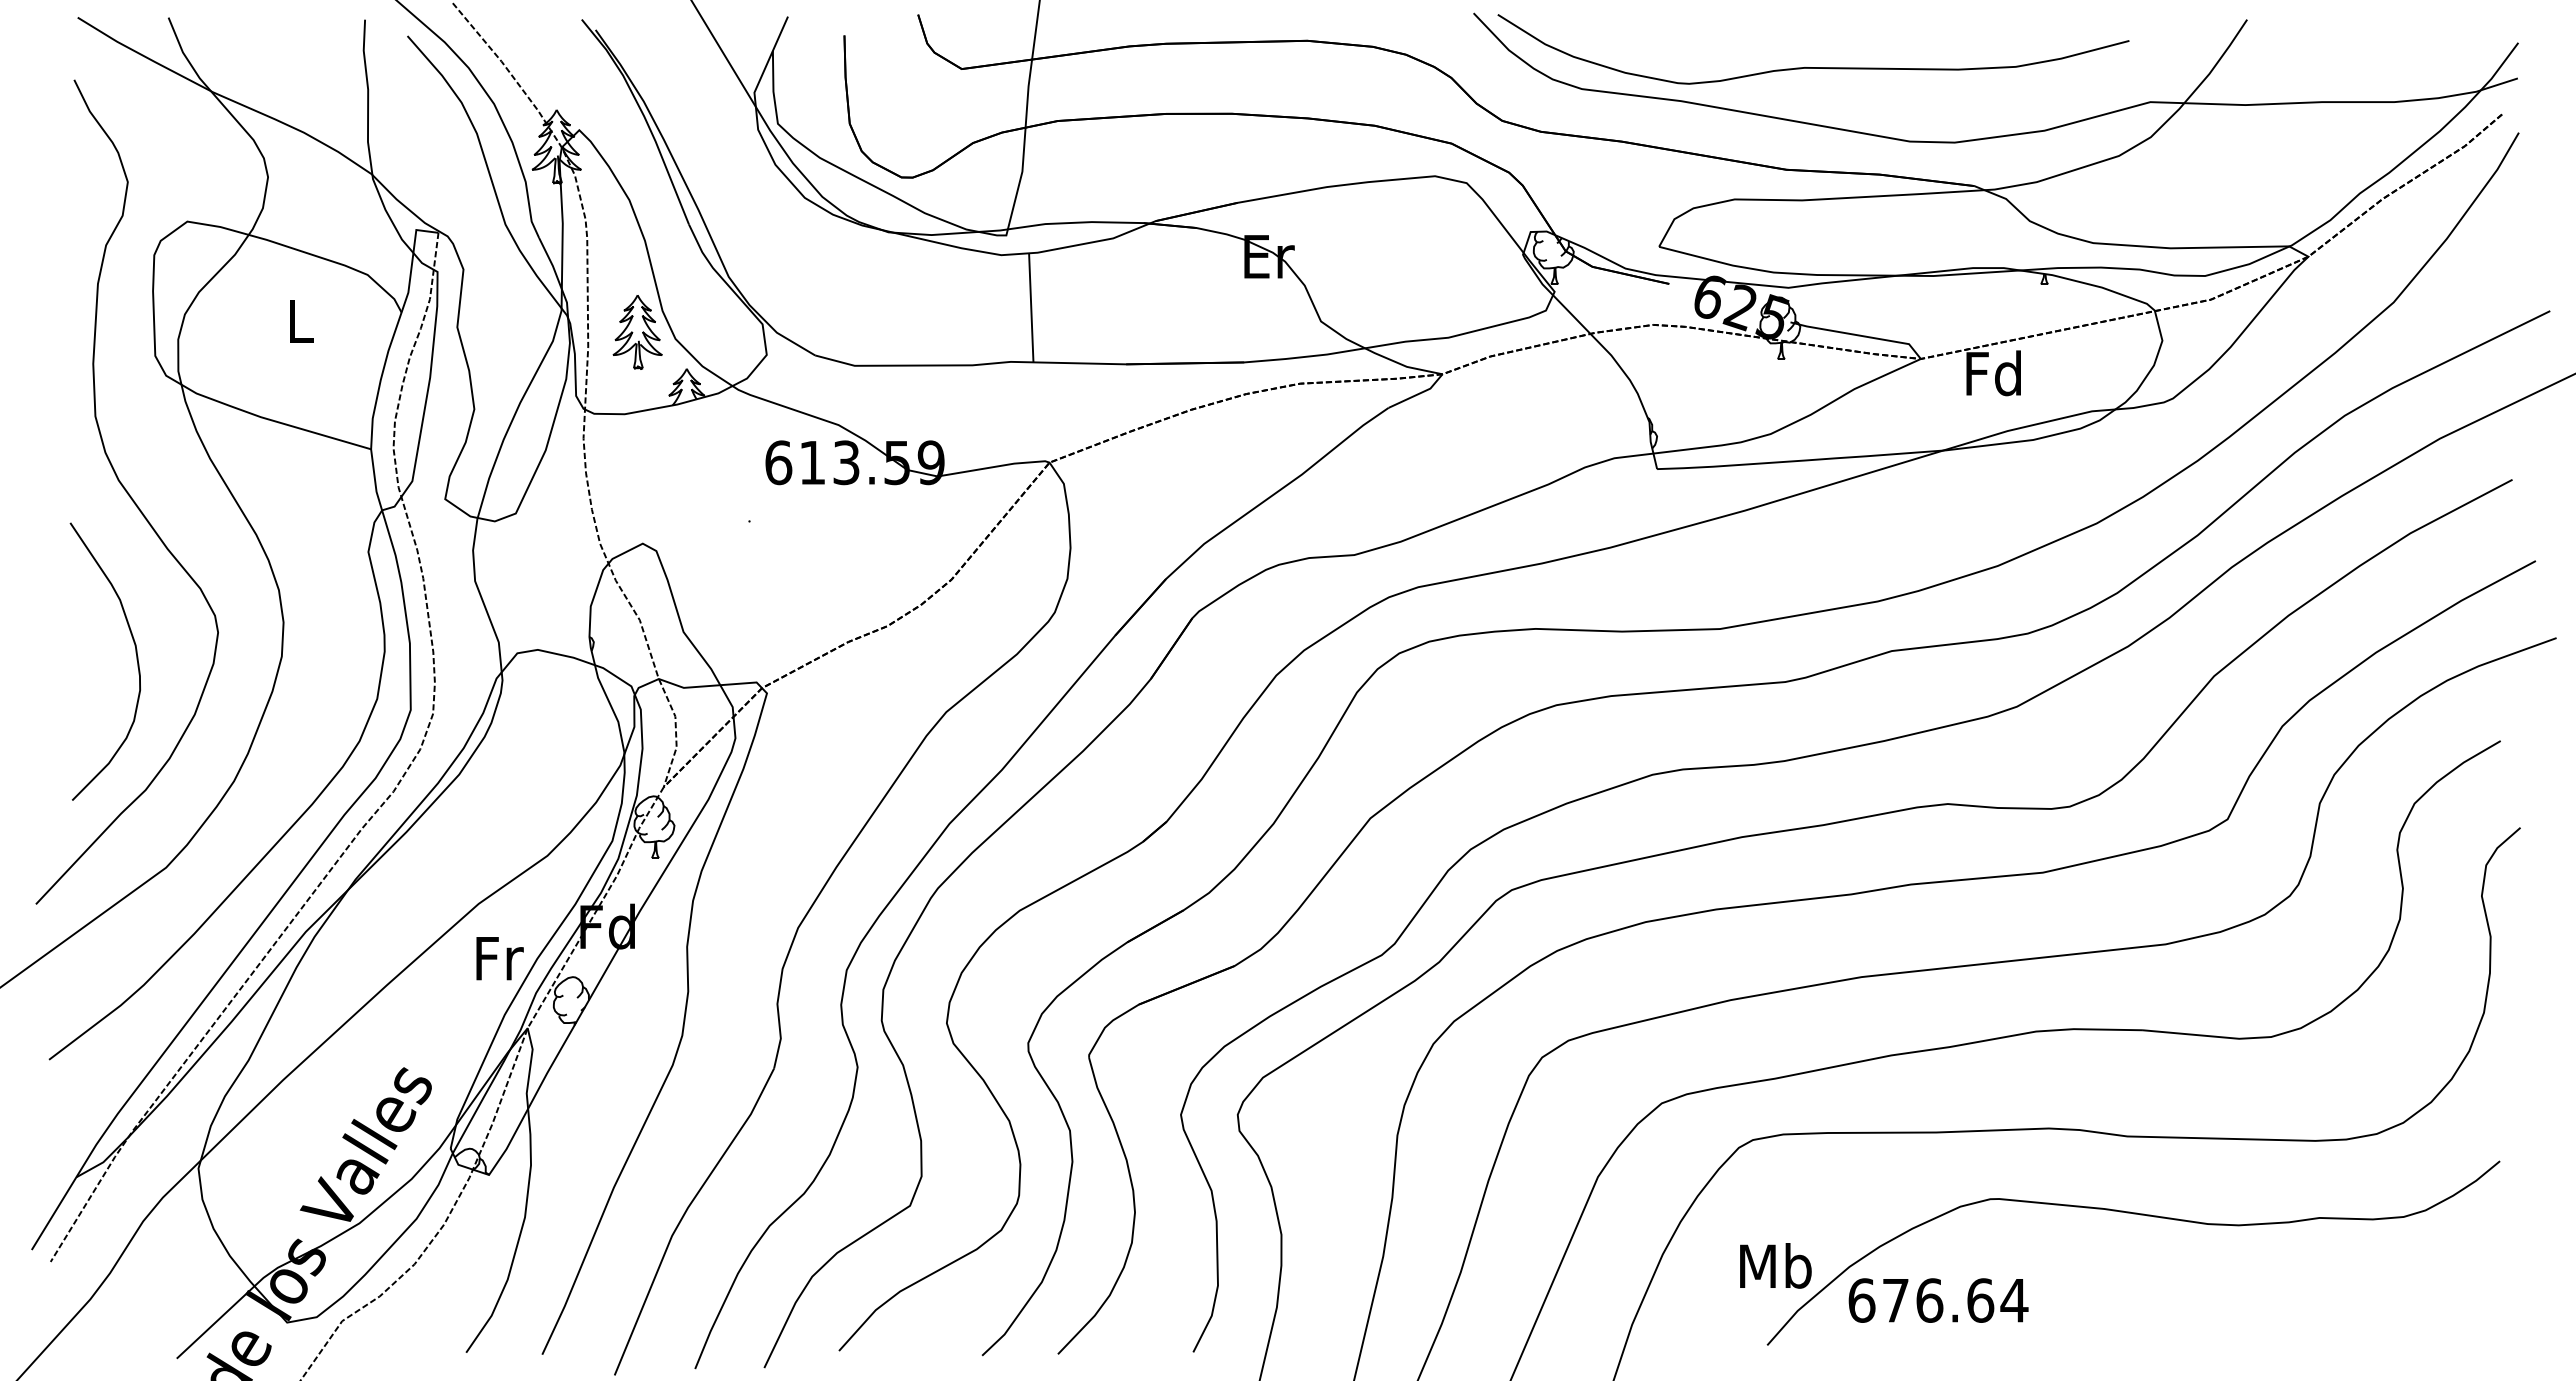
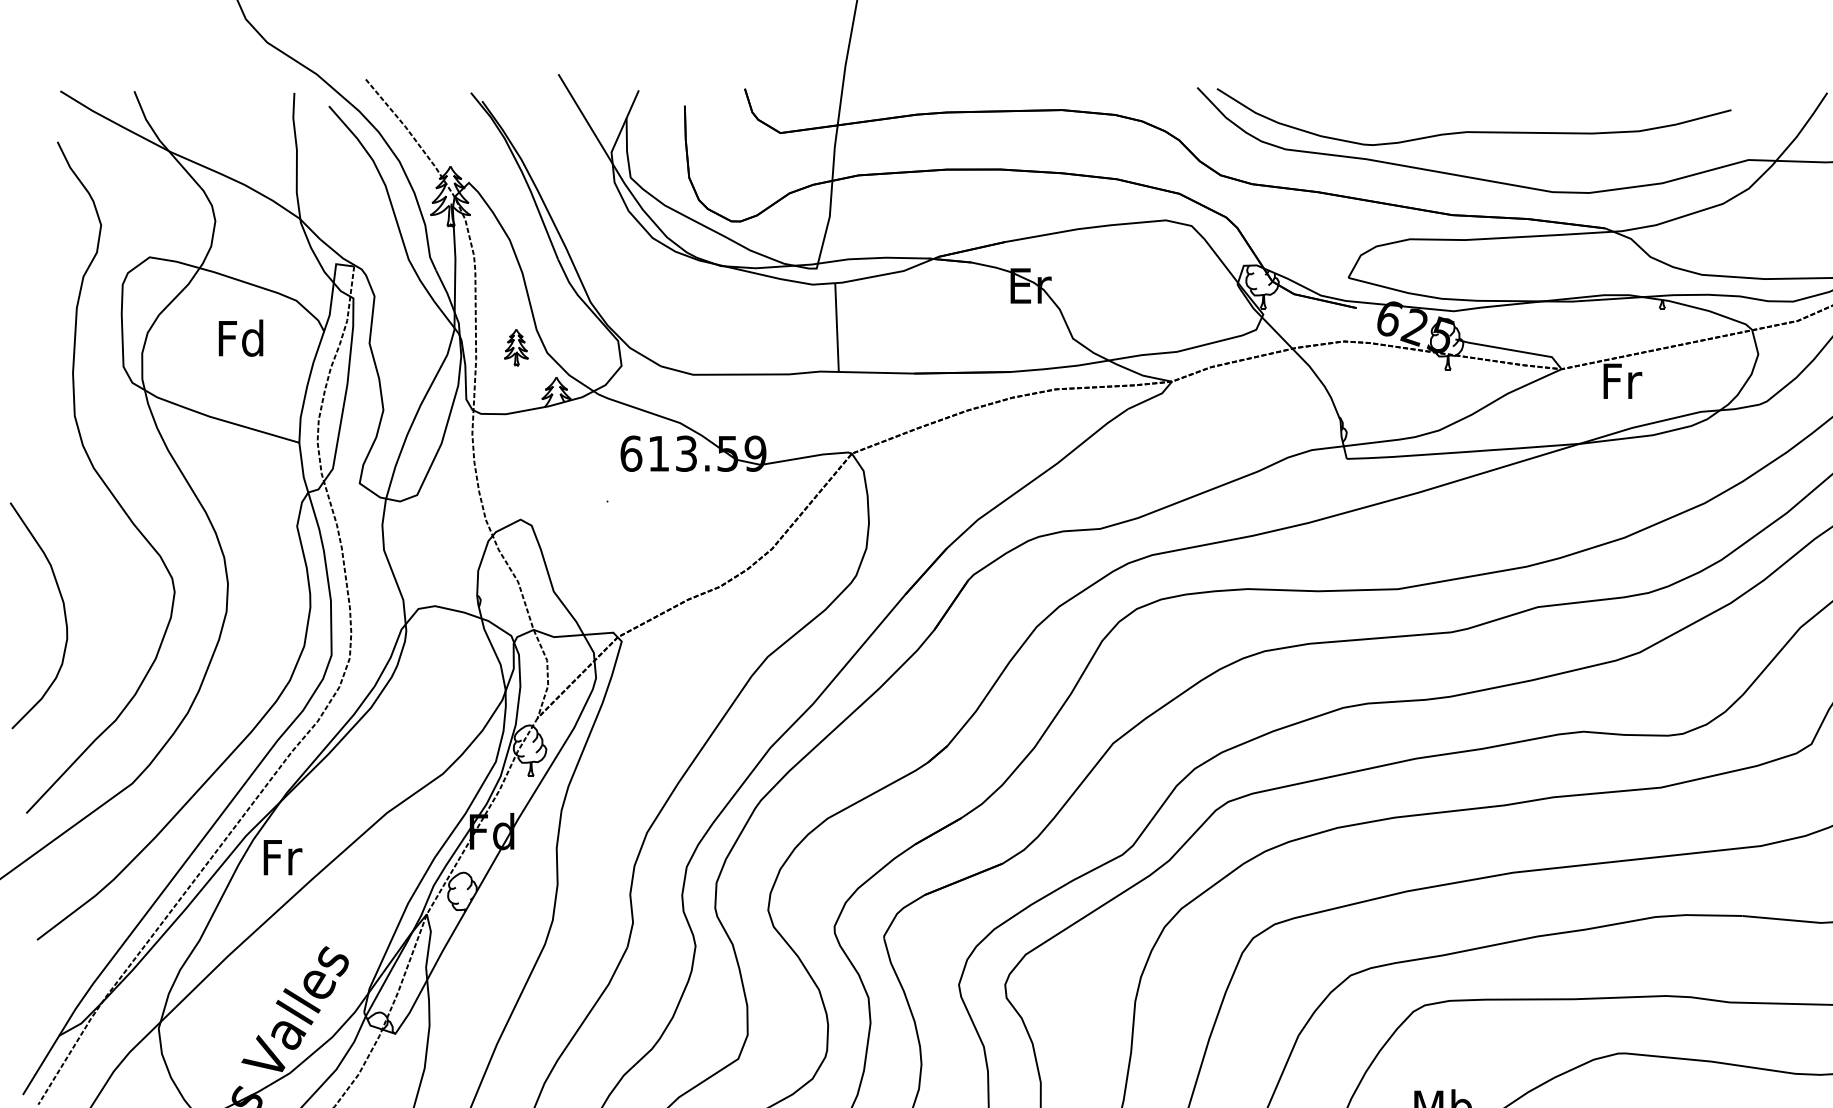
text: (299, 320) -> (241, 337), L -> Fd
part: (637, 332) -> (516, 347), size x0.6
text: (1993, 373) -> (1620, 381), Fd -> Fr
curve: (135, 653) -> (63, 609), moved
text: (499, 958) -> (282, 857), moved

